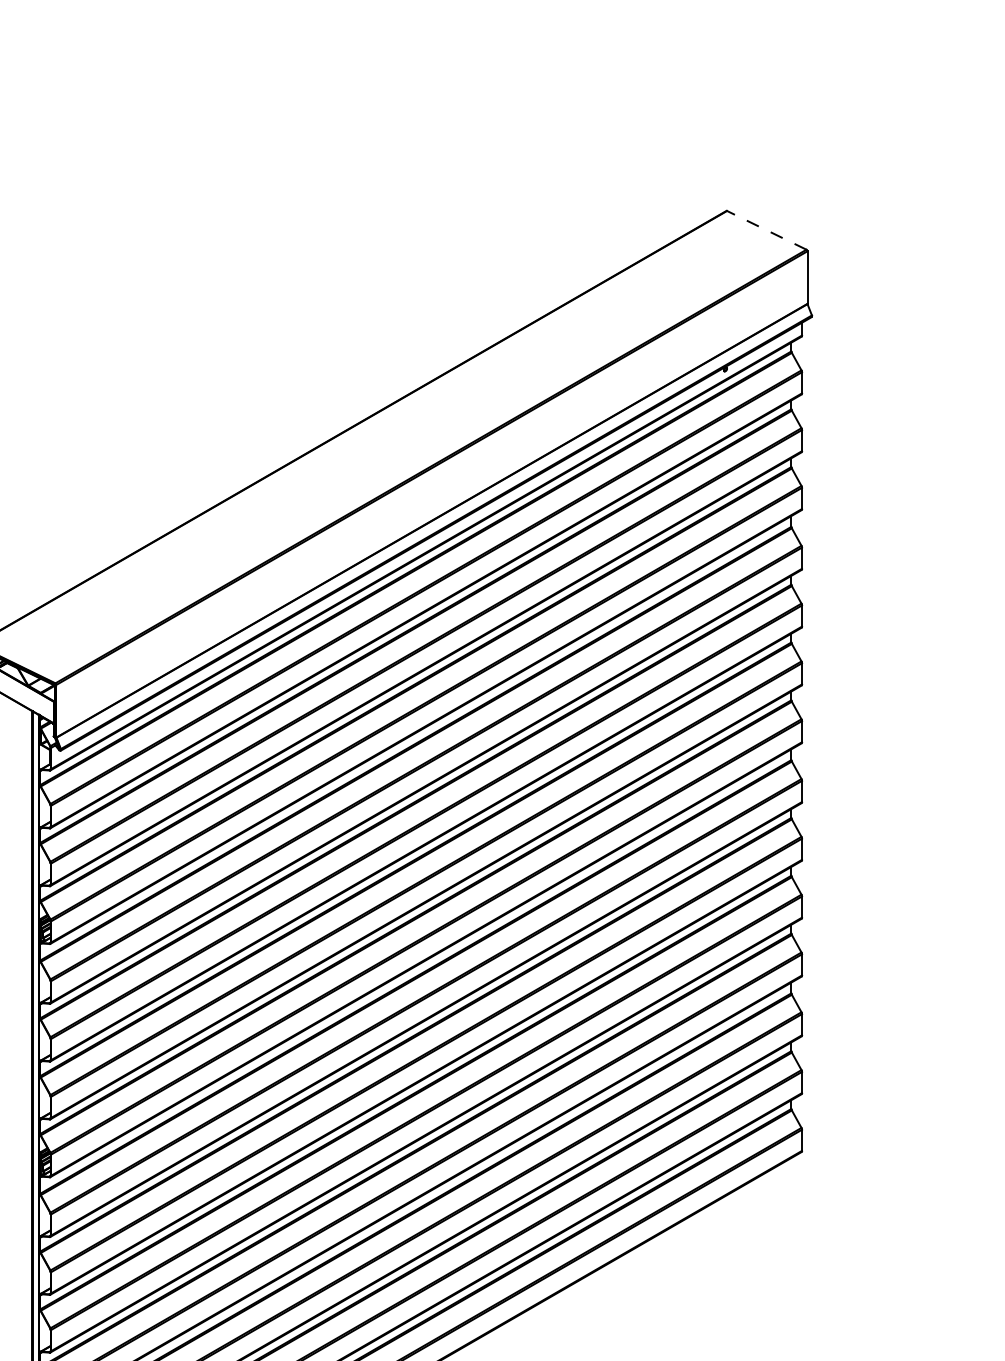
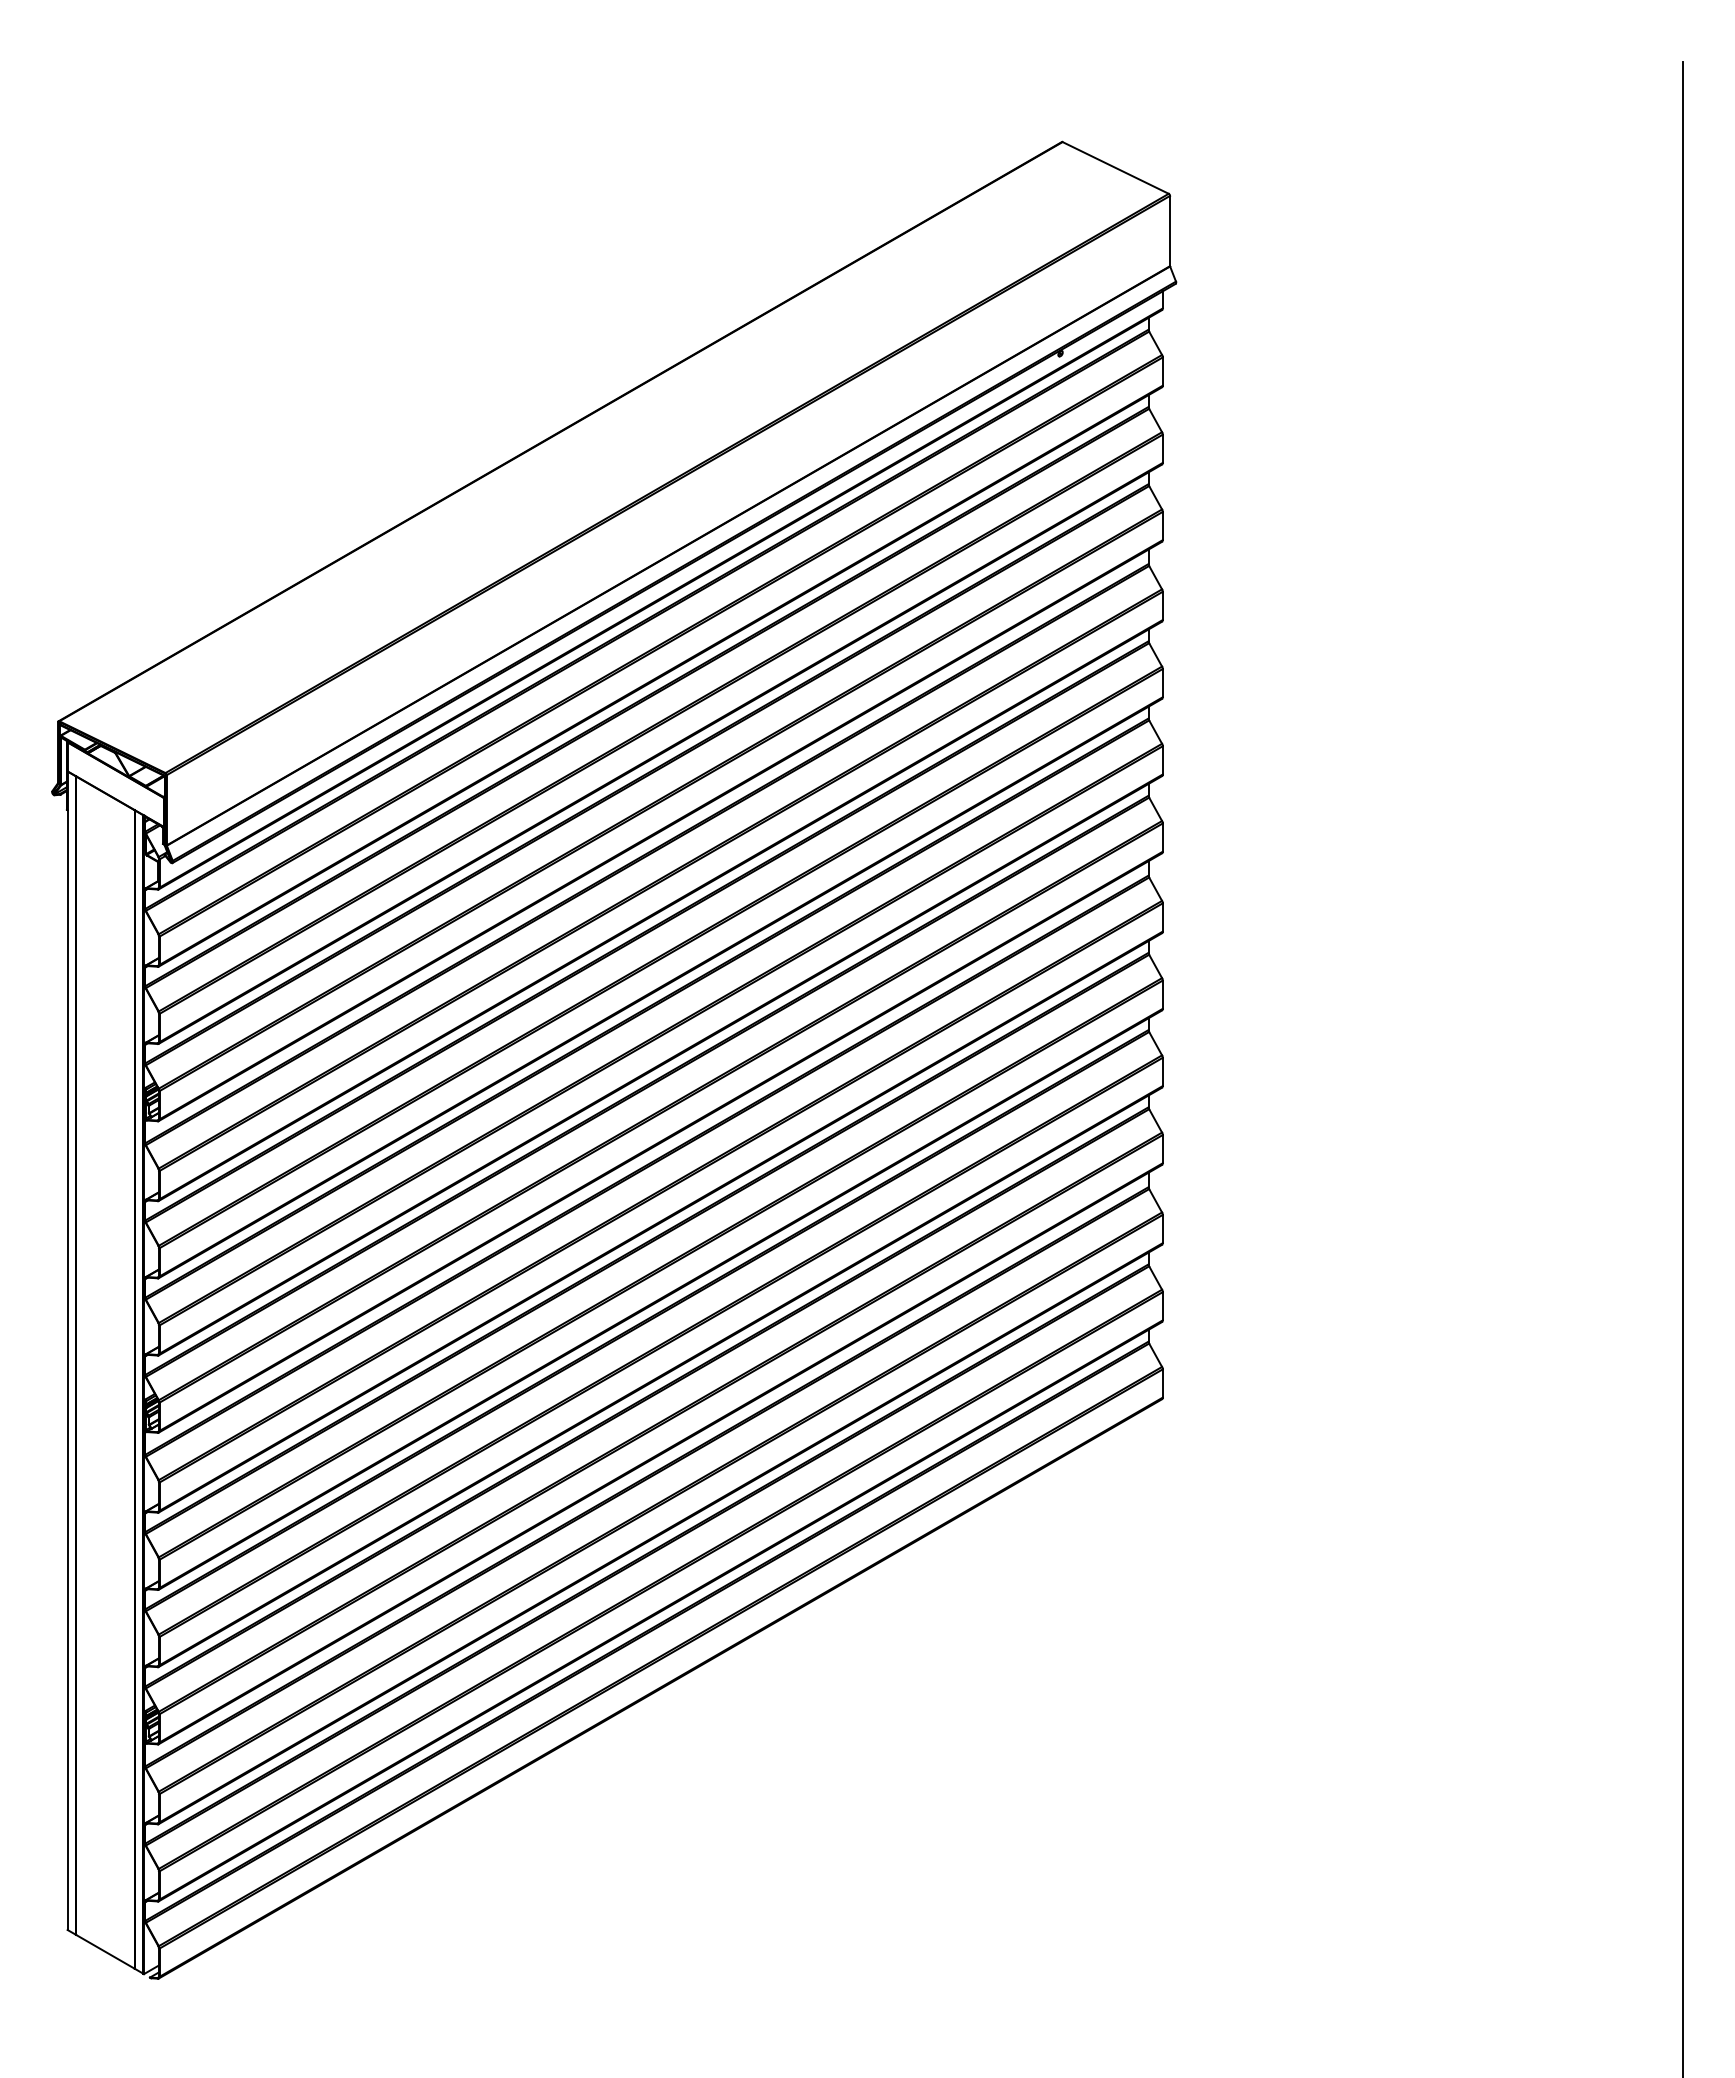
line: (766, 230) -> (1115, 167), dashed -> solid

